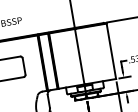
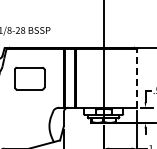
line: (111, 50) -> (137, 77), solid -> dashed

